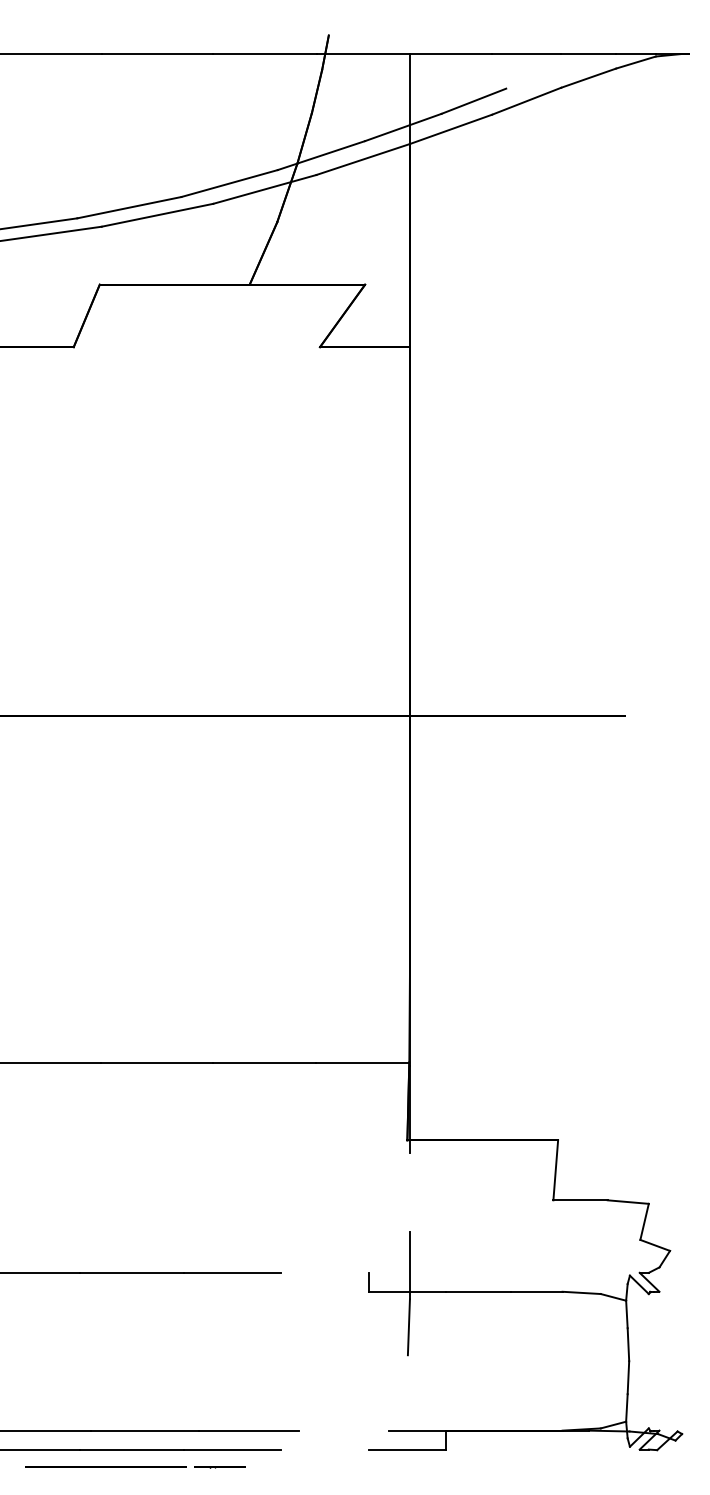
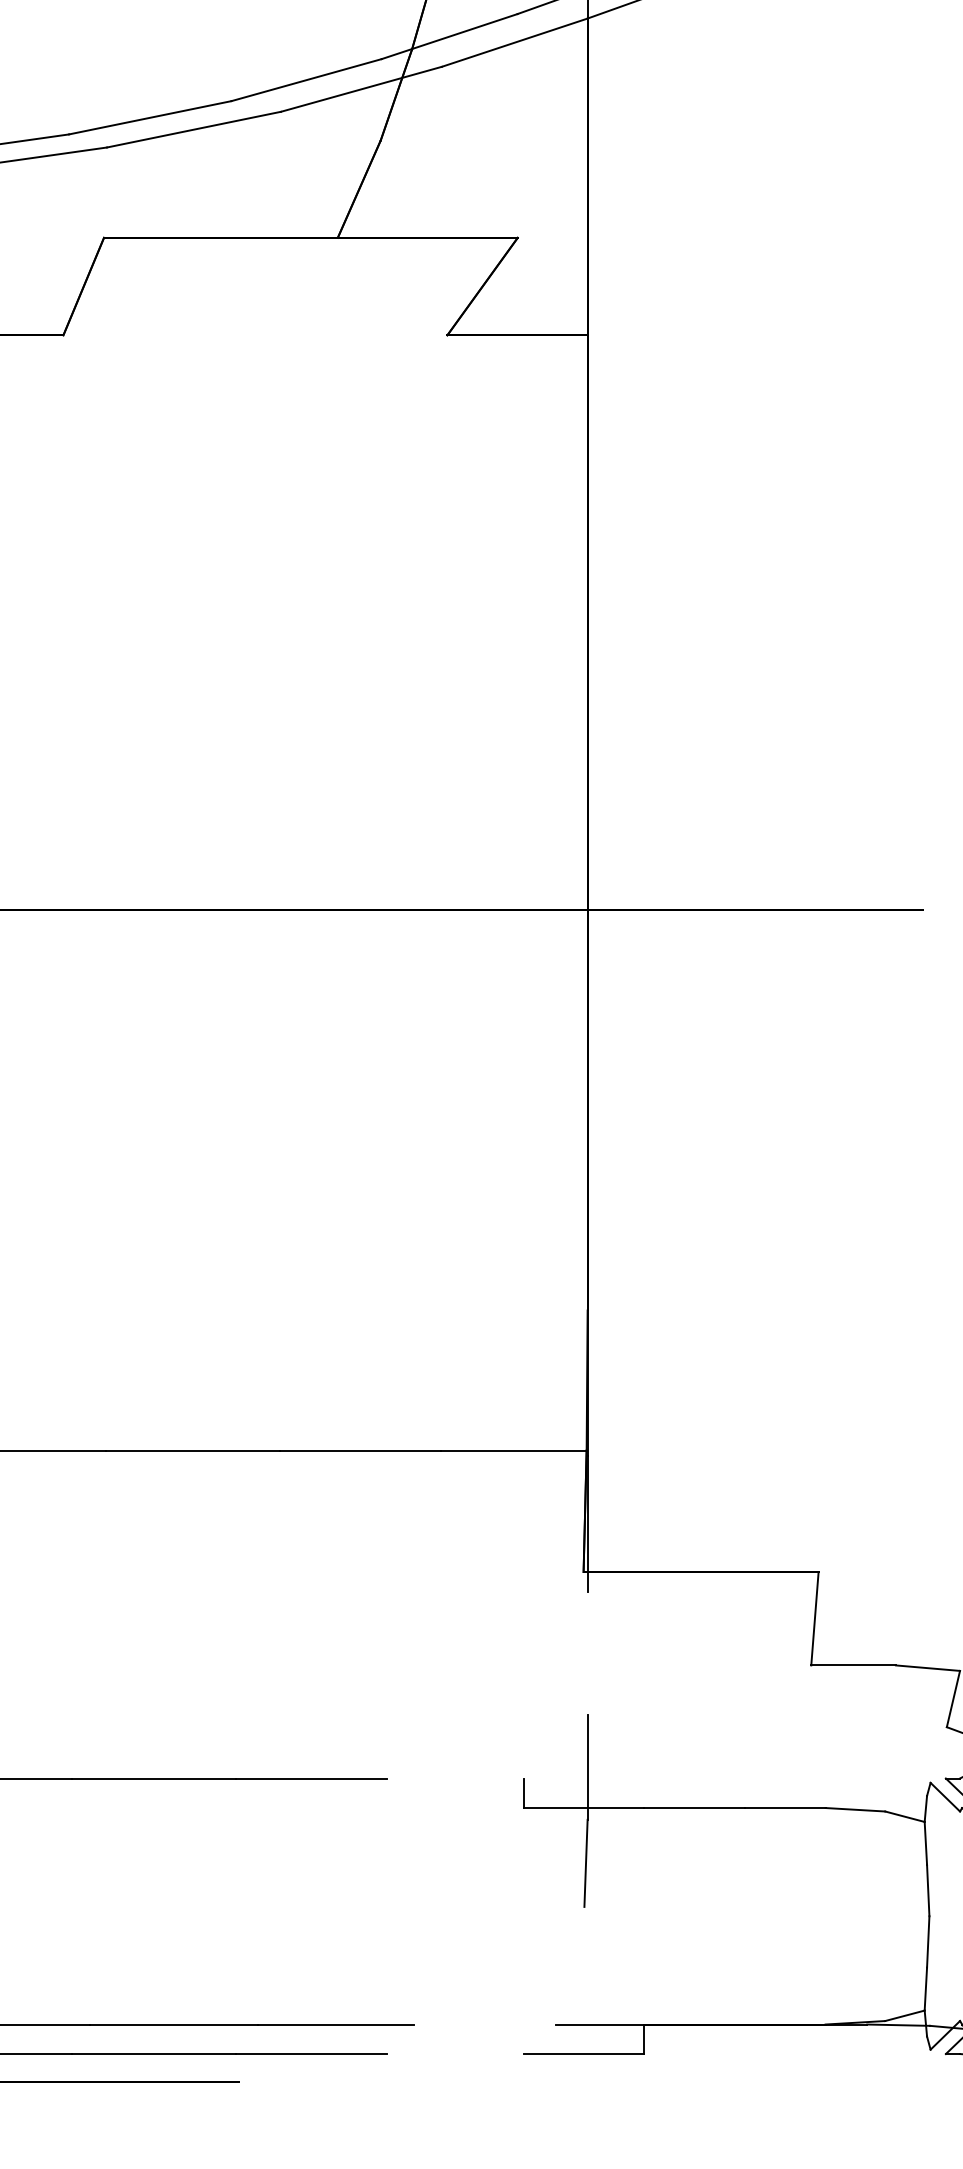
line: (219, 1467) -> (290, 2081), removed

